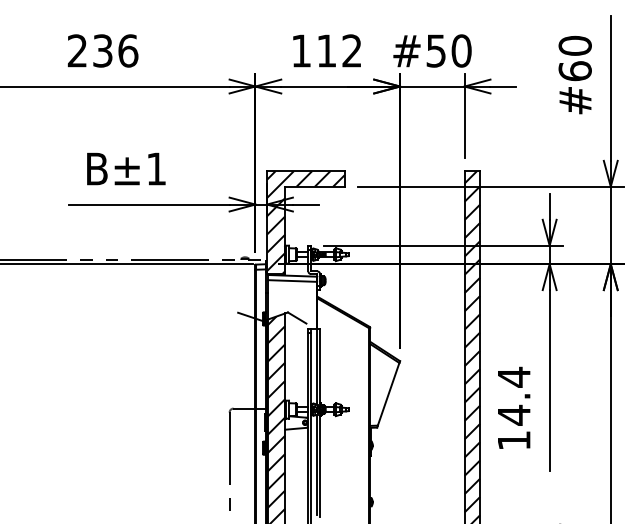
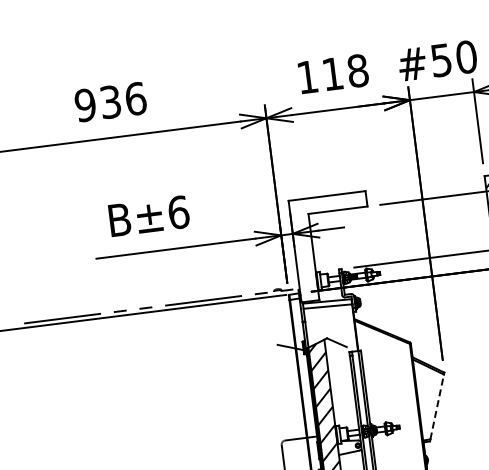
text: (77, 50) -> (85, 104), 236 -> 936
text: (352, 50) -> (358, 70), 112 -> 118
text: (156, 168) -> (178, 211), B±1 -> B±6
hatch: (305, 222) -> (333, 246), removed
line: (388, 393) -> (436, 406), solid -> dashed

